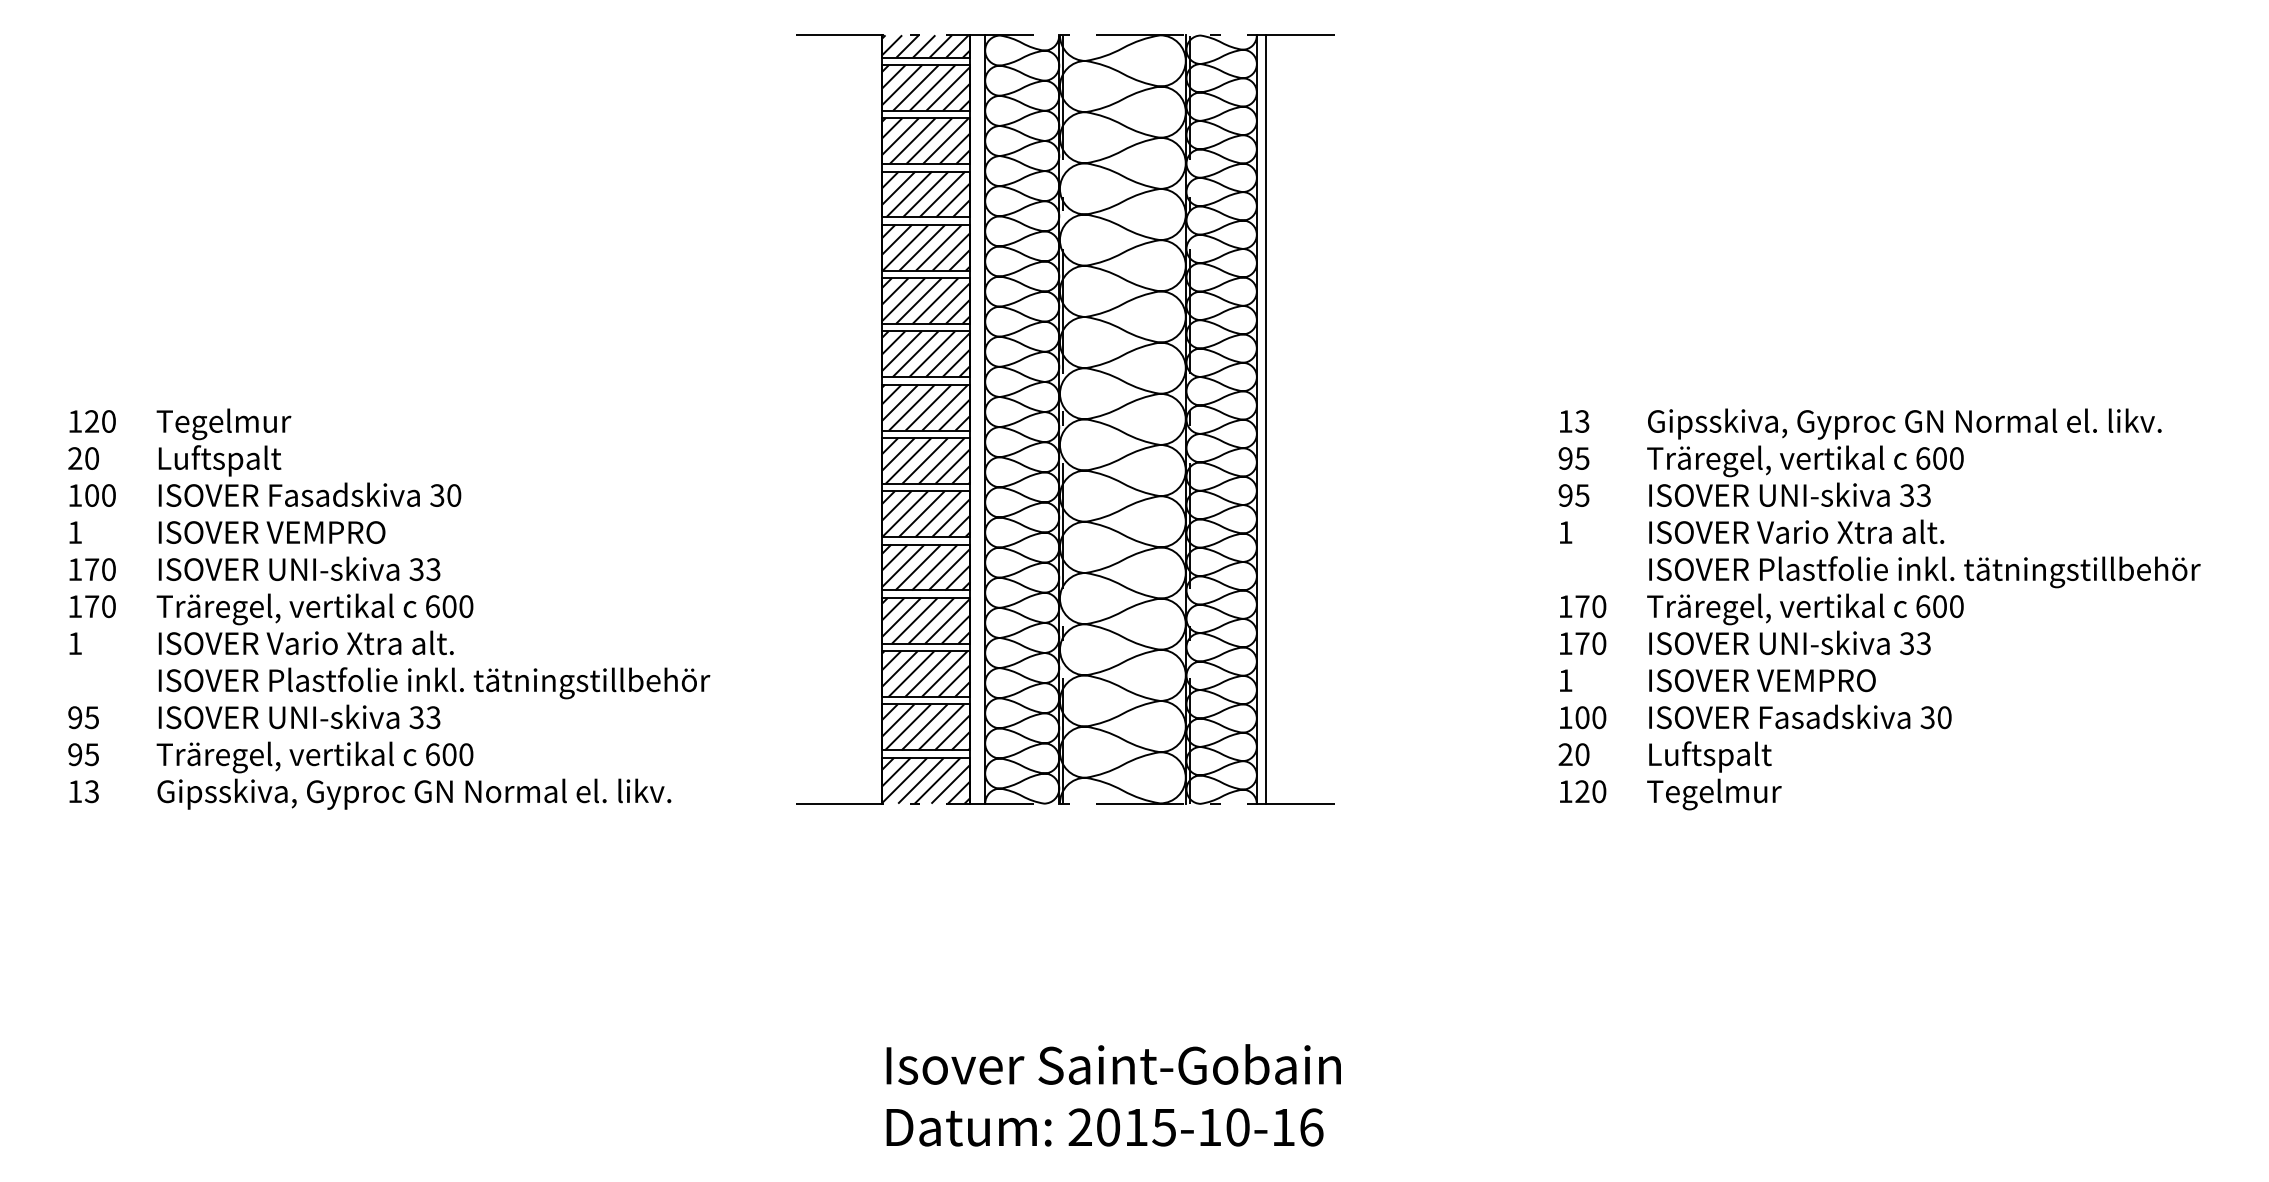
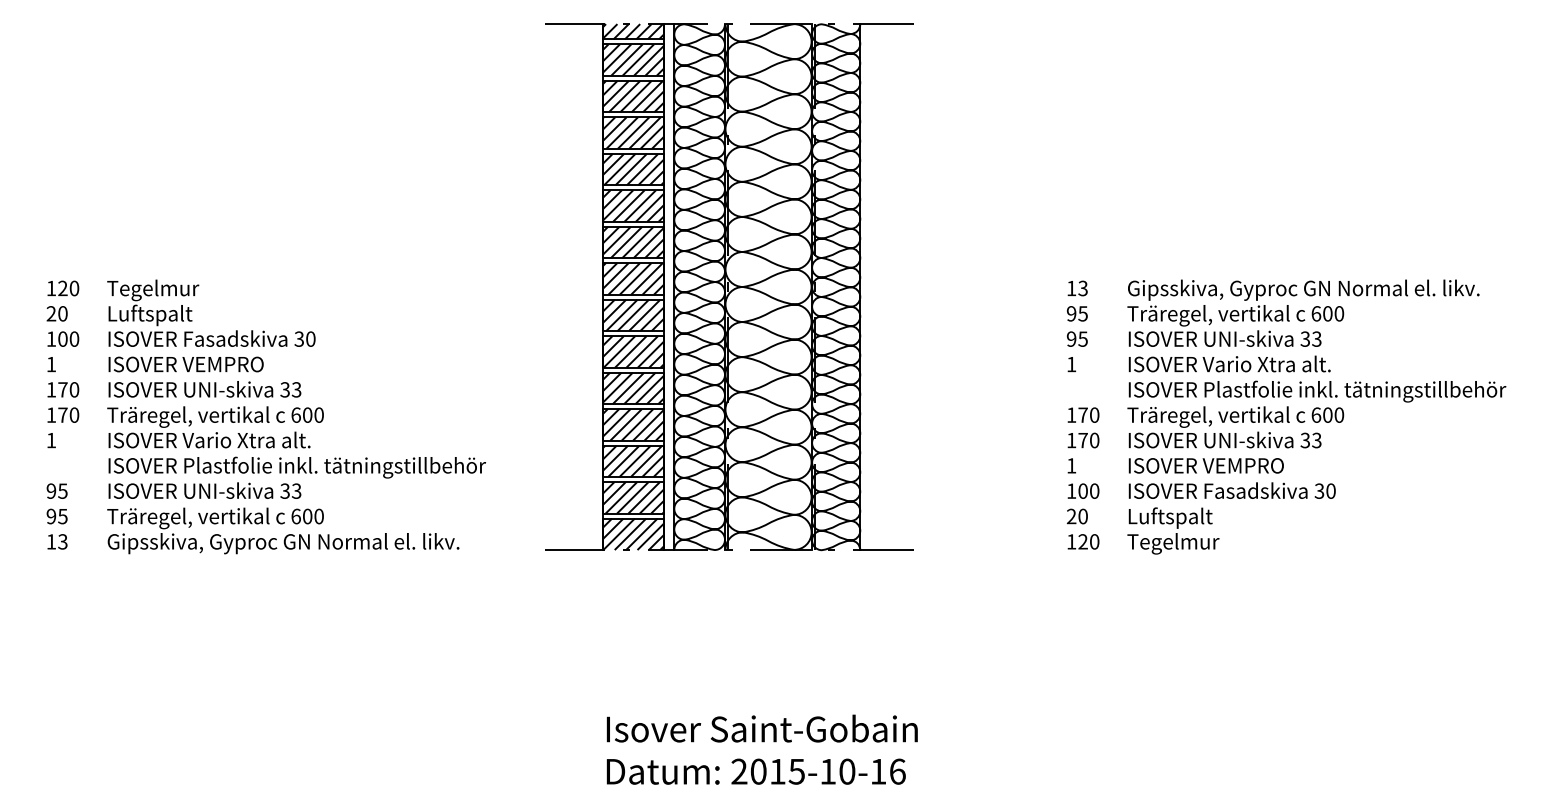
line: (1265, 420) -> (866, 287), removed

